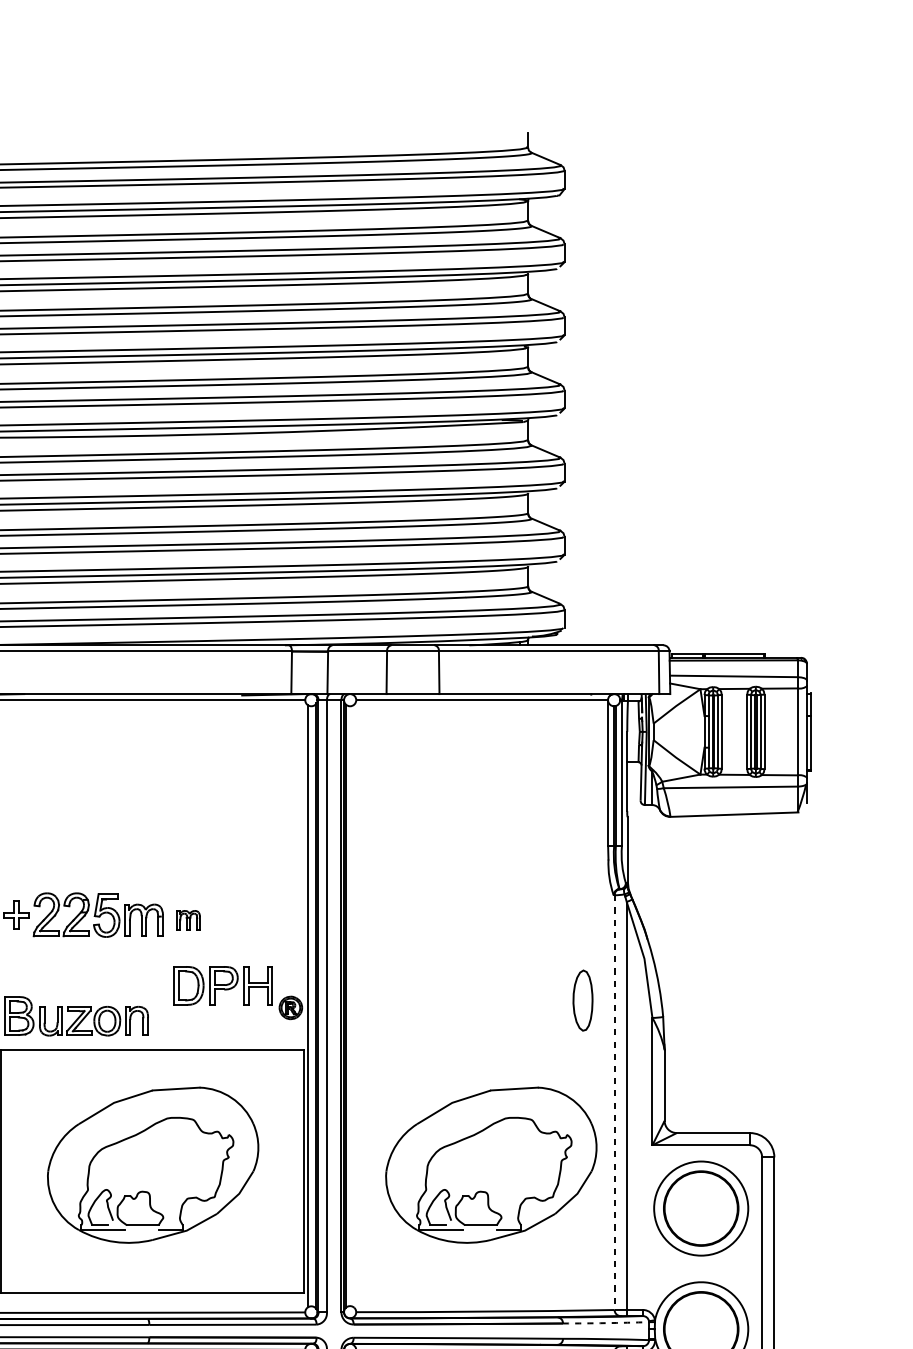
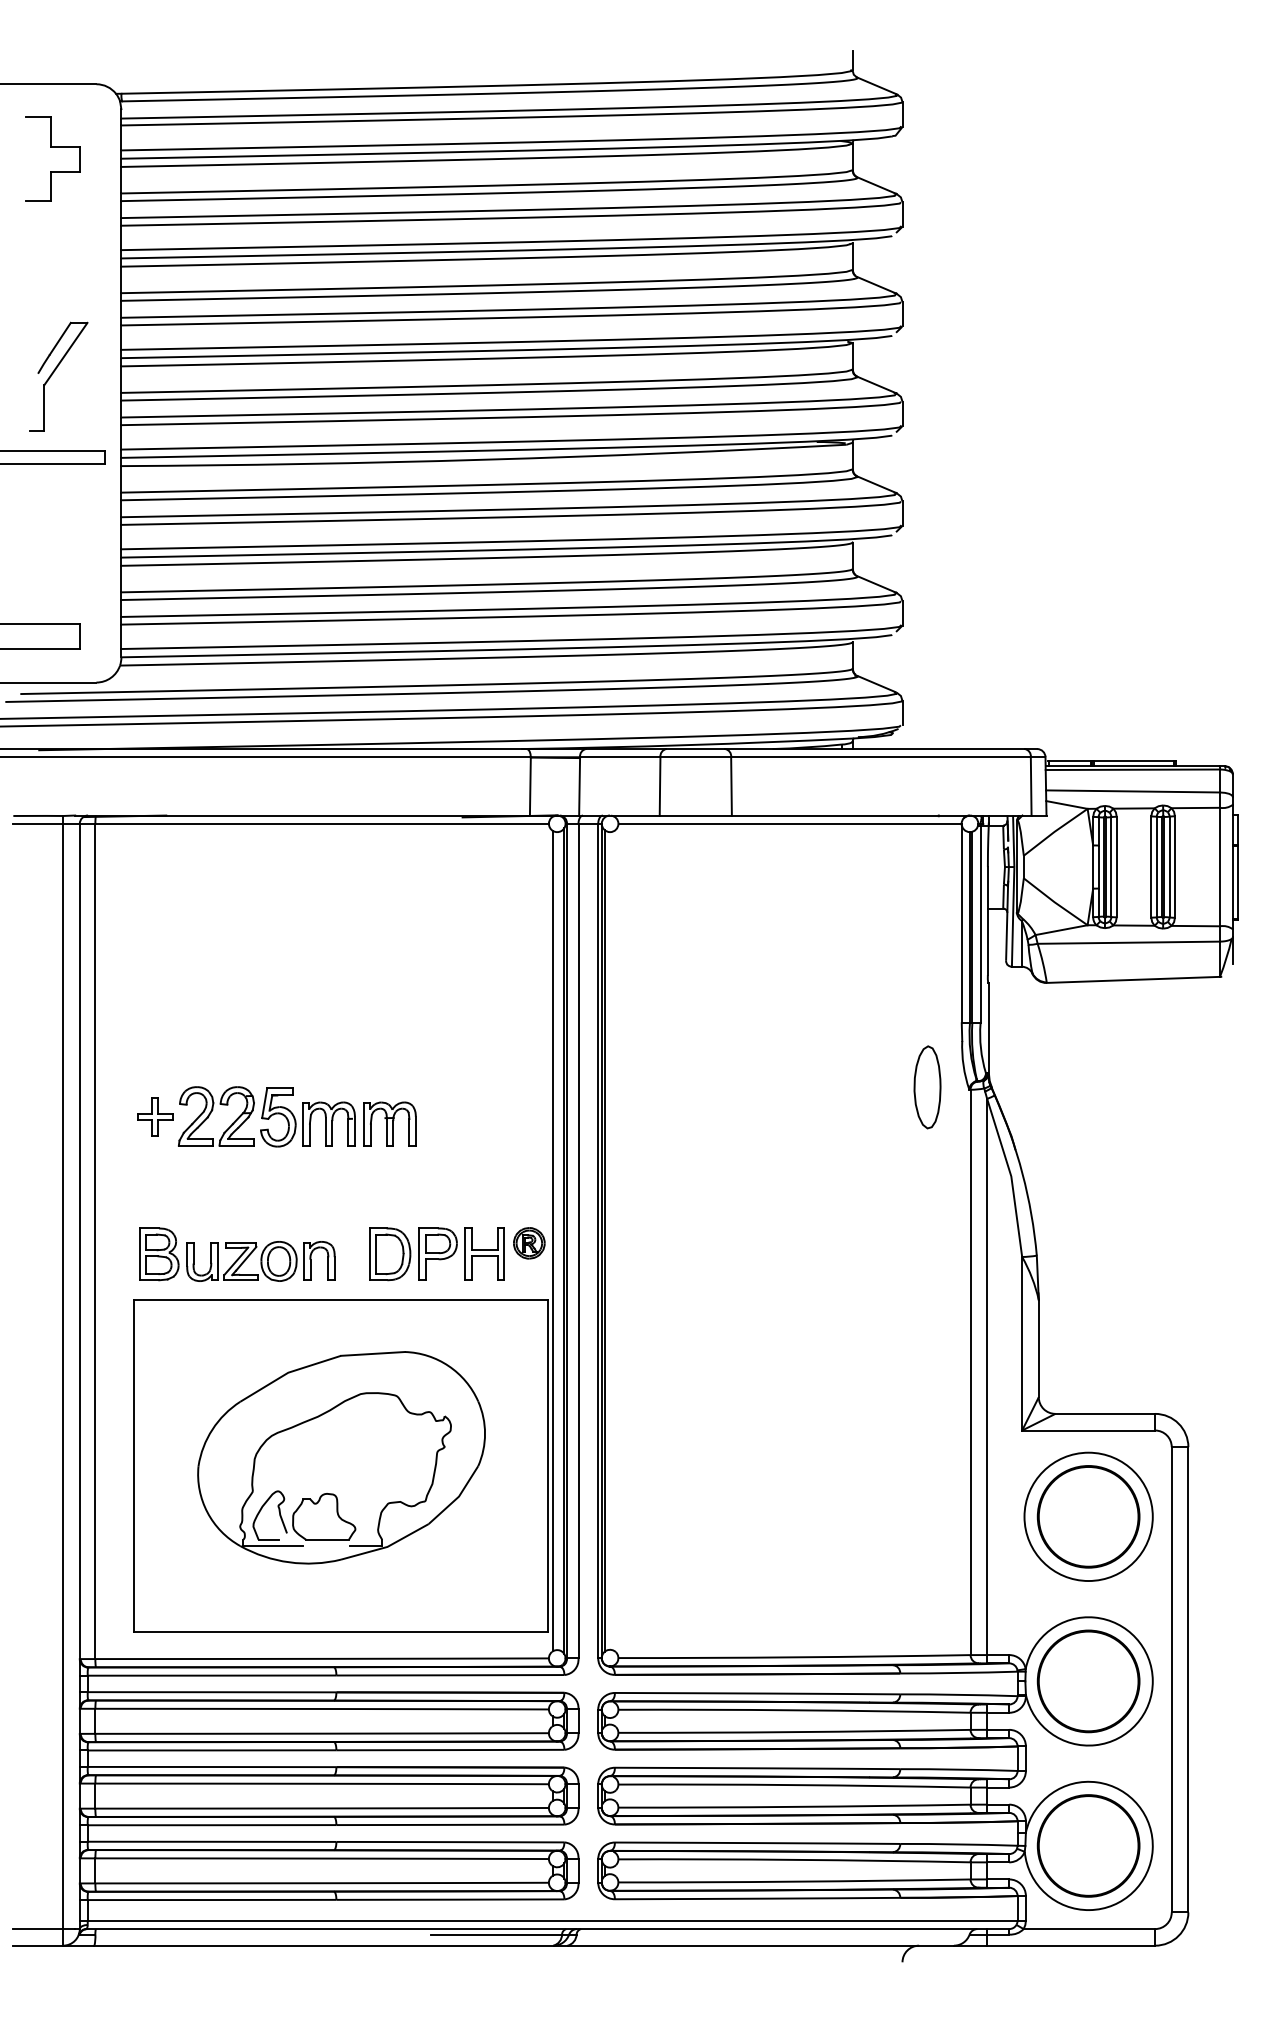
part: (188, 920) -> (389, 1123), size x1.67
part: (222, 986) -> (436, 1254), moved
part: (582, 1000) -> (927, 1087), moved
line: (614, 1102) -> (970, 1372), dashed -> solid
part: (491, 1165) -> (802, 1457), removed
arc: (605, 1323) -> (958, 1673), dashed -> solid

